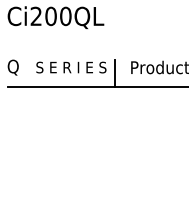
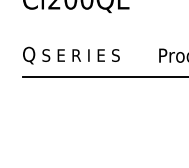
text: (71, 67) -> (81, 55), moved
line: (114, 73) -> (140, 62), removed

